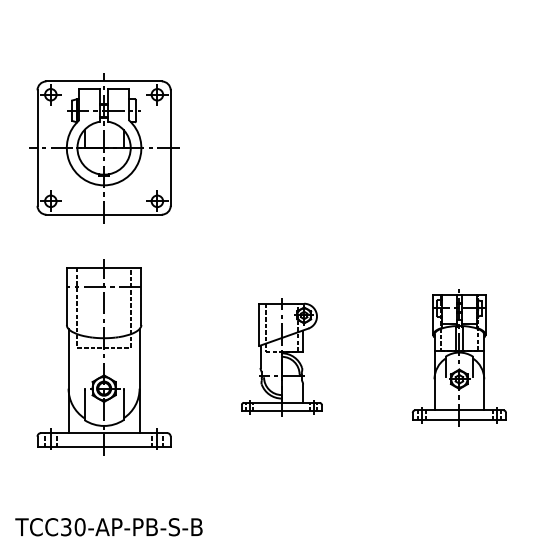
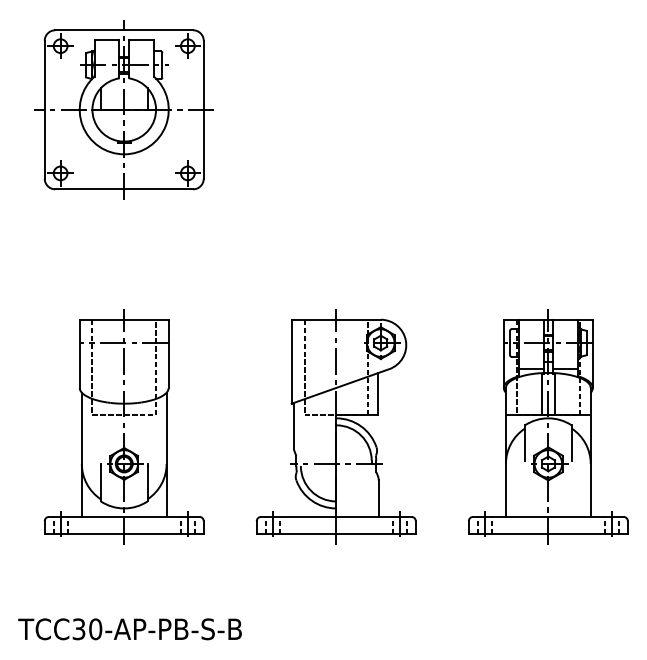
part: (104, 148) -> (124, 110), moved
part: (281, 357) -> (336, 426), size x1.67
part: (459, 357) -> (548, 426), size x1.43

